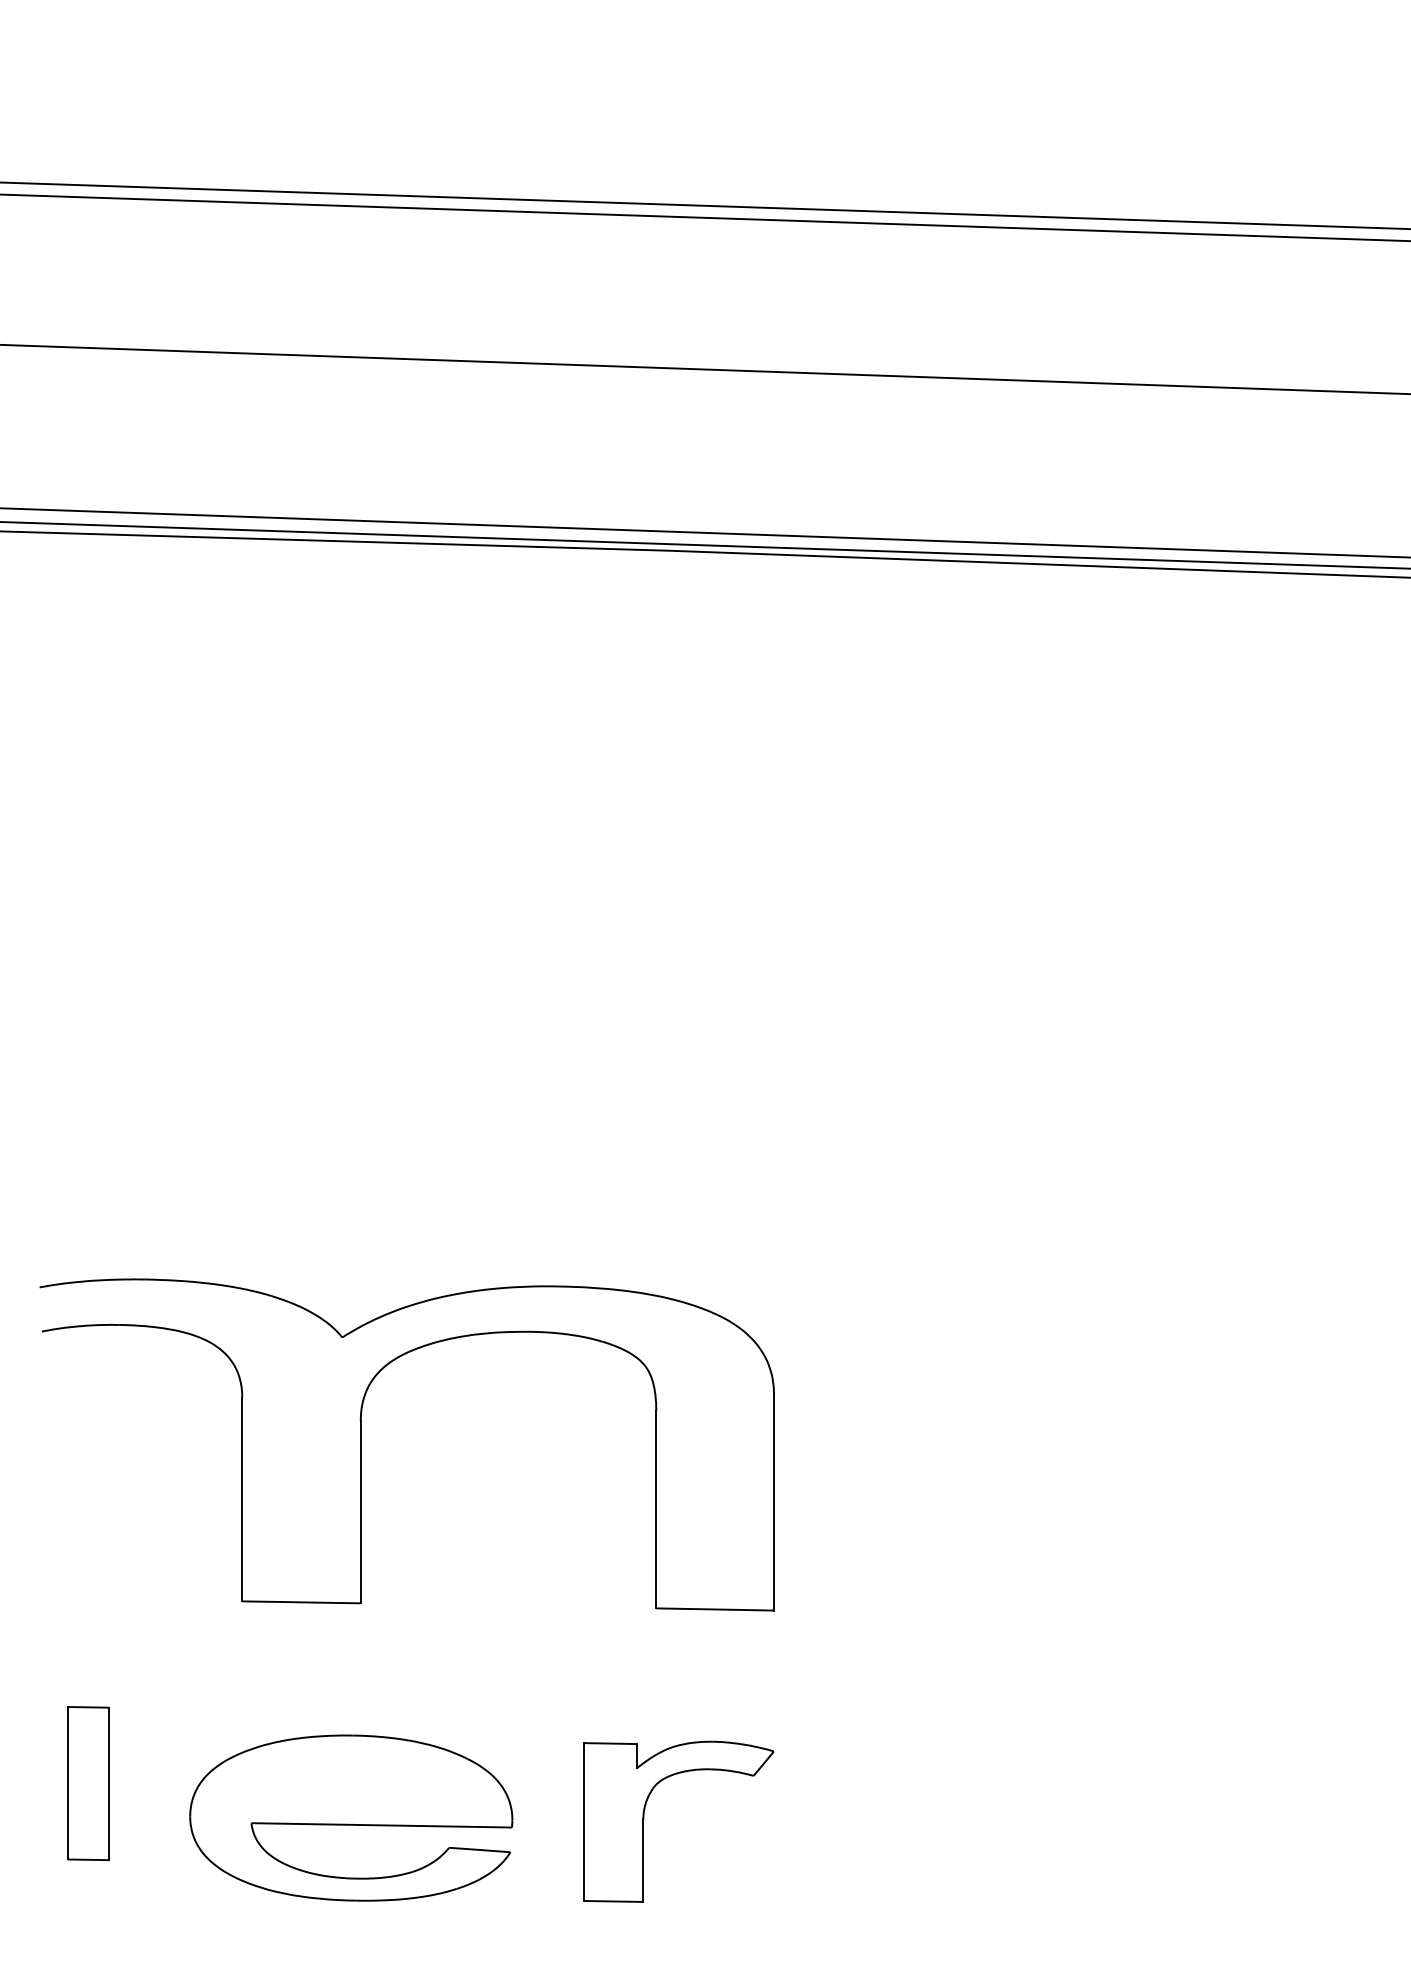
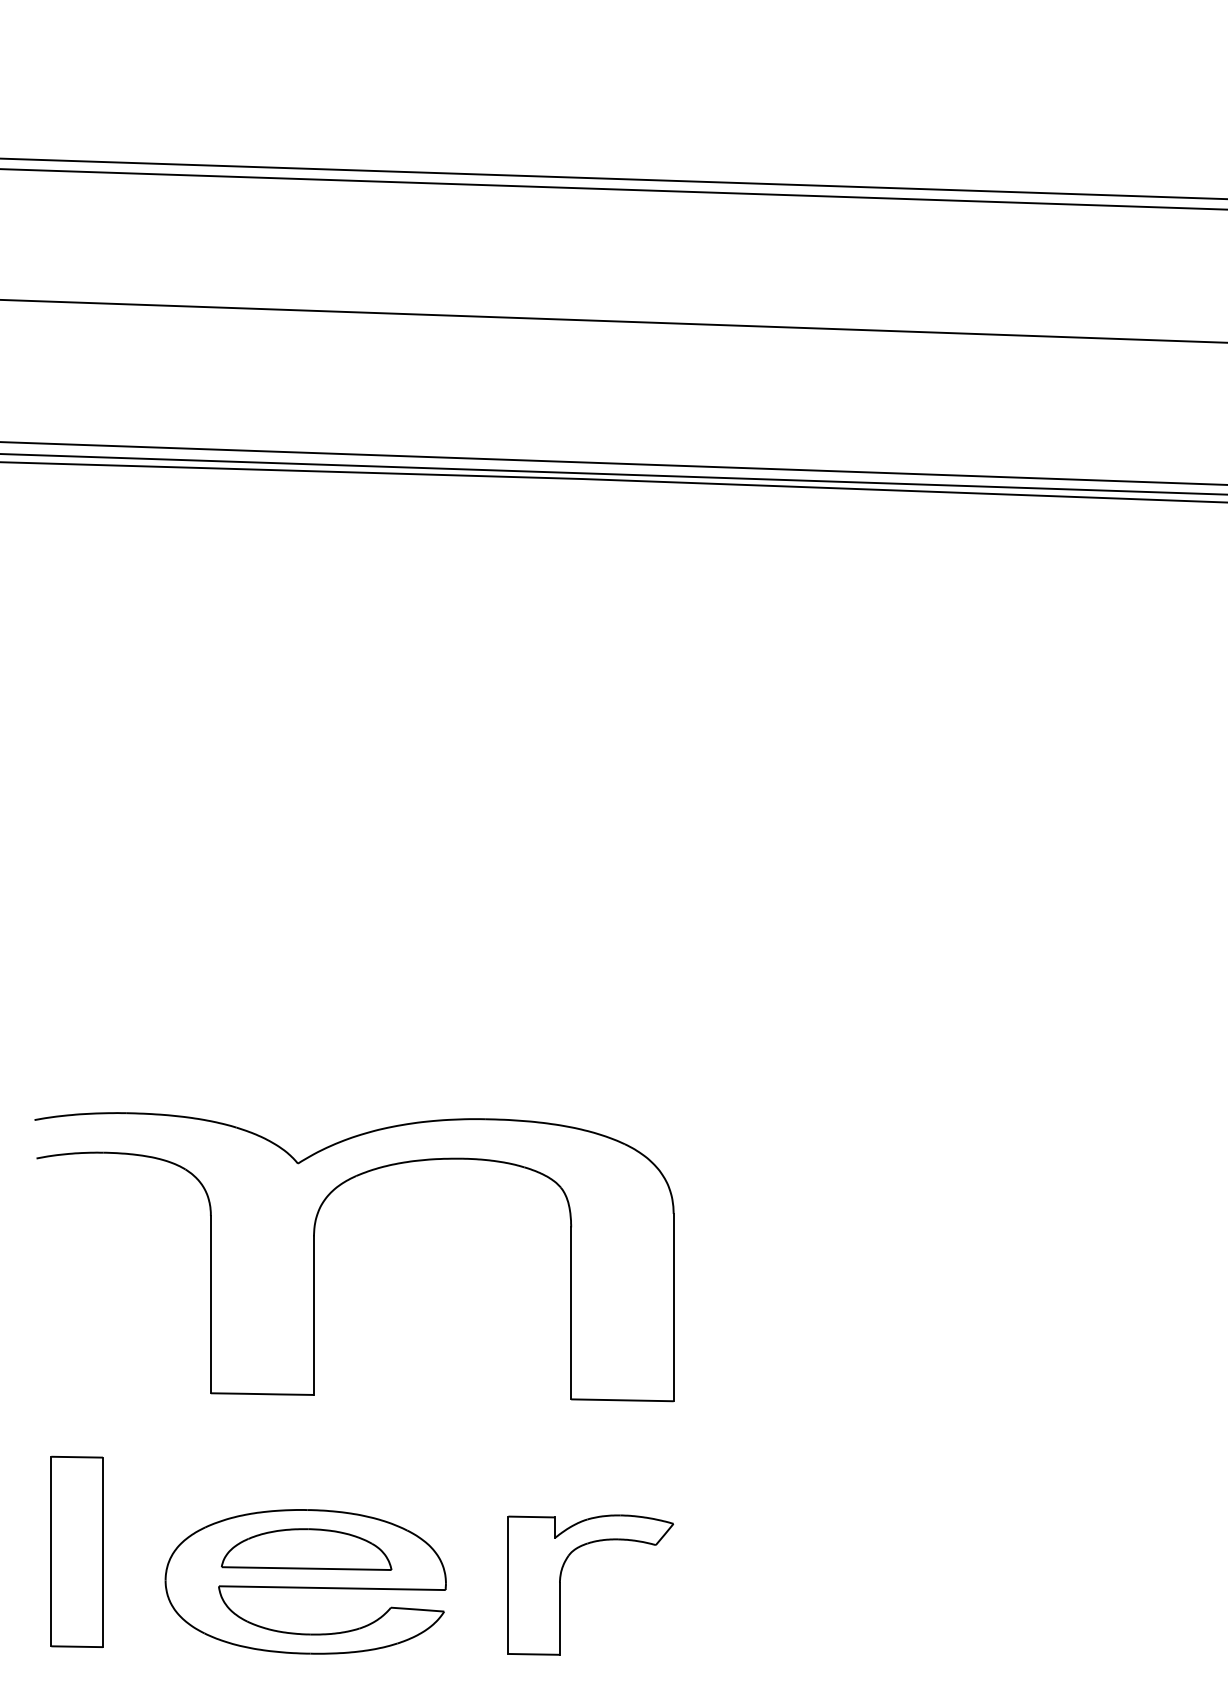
part: (352, 1780) -> (306, 1549), added
part: (87, 1783) -> (76, 1551), size x1.43

